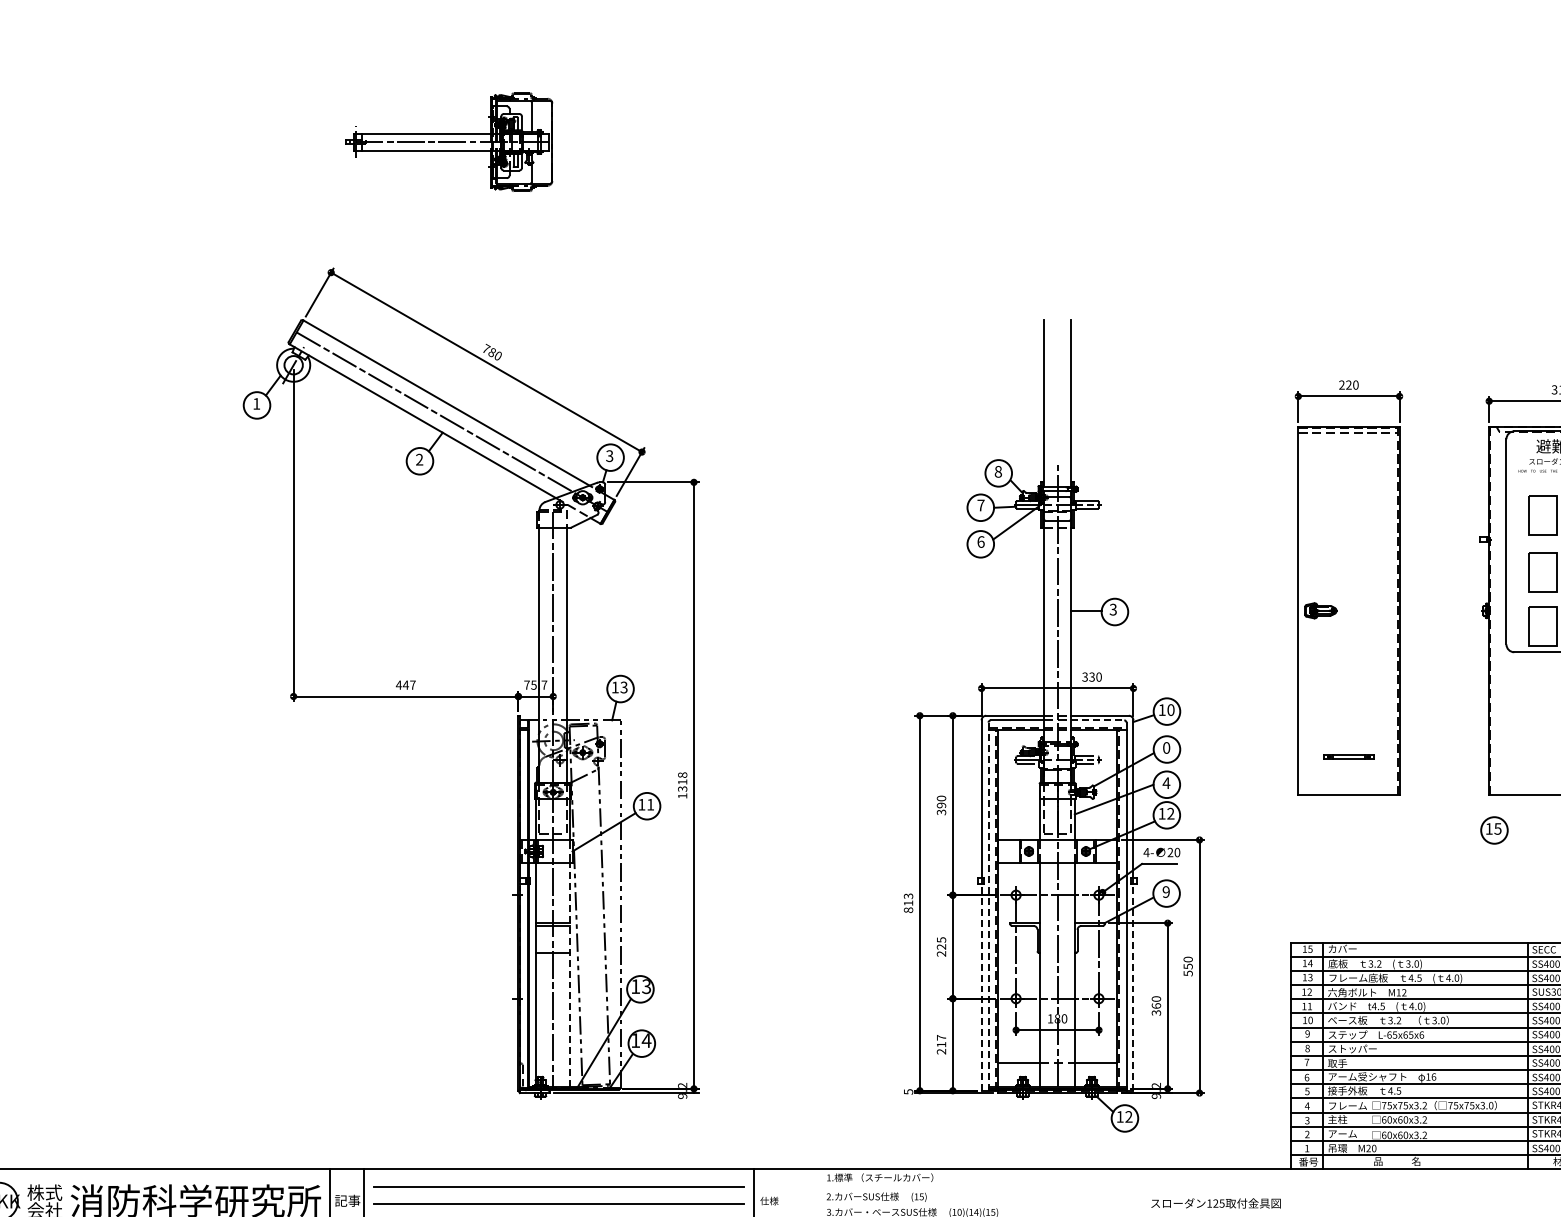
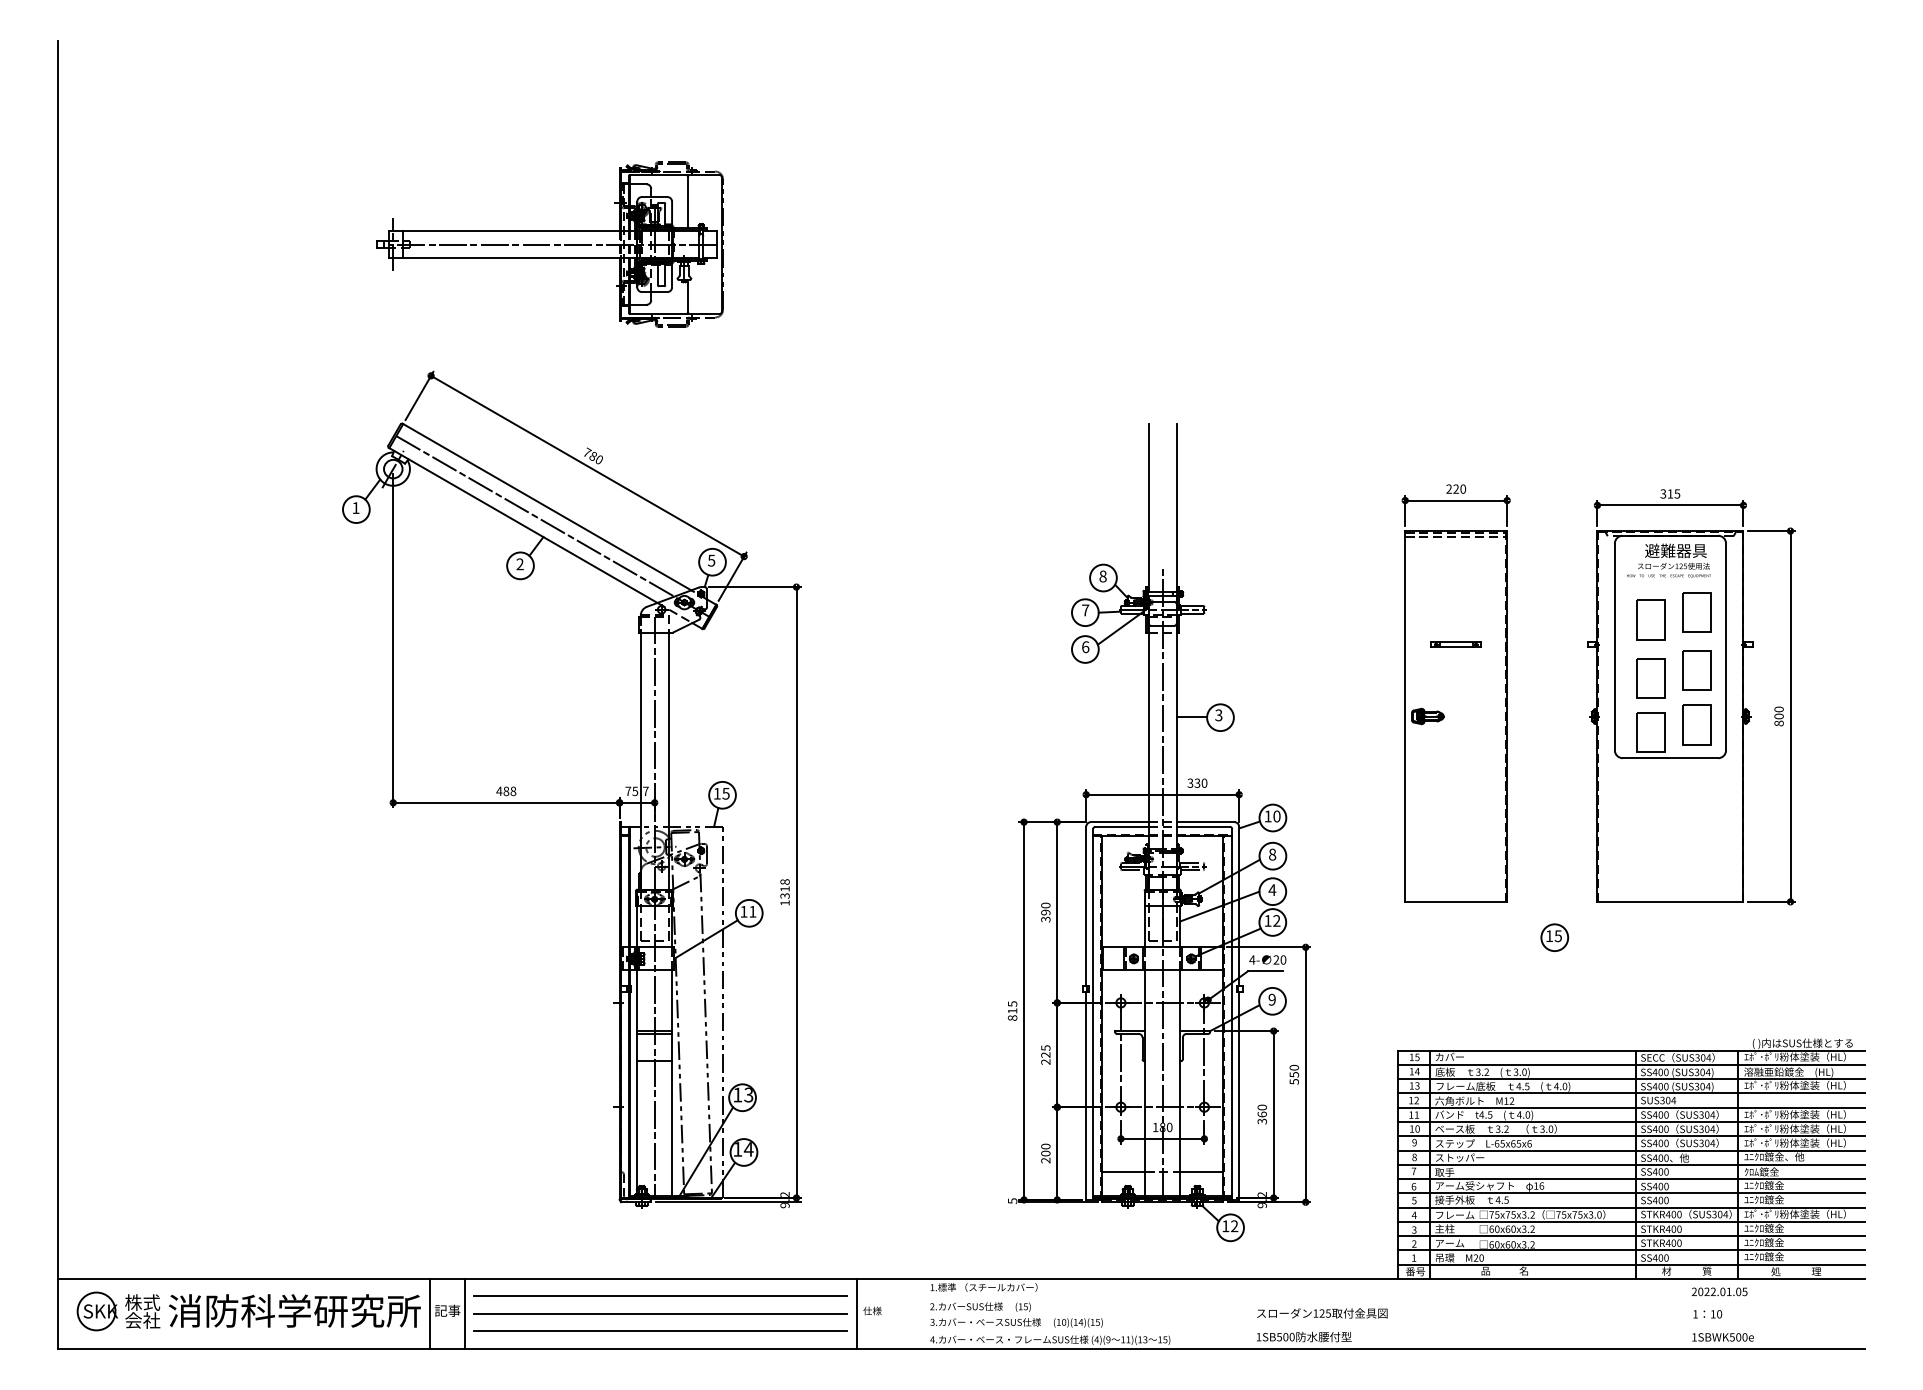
part: (448, 142) -> (549, 244), size x1.67
text: (609, 454) -> (711, 559), 3 -> 5
text: (409, 685) -> (509, 791), 447 -> 488
text: (623, 686) -> (725, 792), 13 -> 15
line: (1098, 720) -> (1203, 826), dashed -> solid
text: (1166, 747) -> (1272, 854), 0 -> 8
part: (1348, 756) -> (1455, 644), moved
part: (1494, 830) -> (1554, 937), moved
text: (907, 895) -> (1011, 1003), 813 -> 815
line: (988, 906) -> (1093, 1014), dashed -> solid
line: (570, 973) -> (672, 1081), dashed -> solid
line: (981, 987) -> (1086, 1095), dashed -> solid
line: (1133, 987) -> (1239, 1095), dashed -> solid
text: (941, 1040) -> (1045, 1149), 217 -> 200

